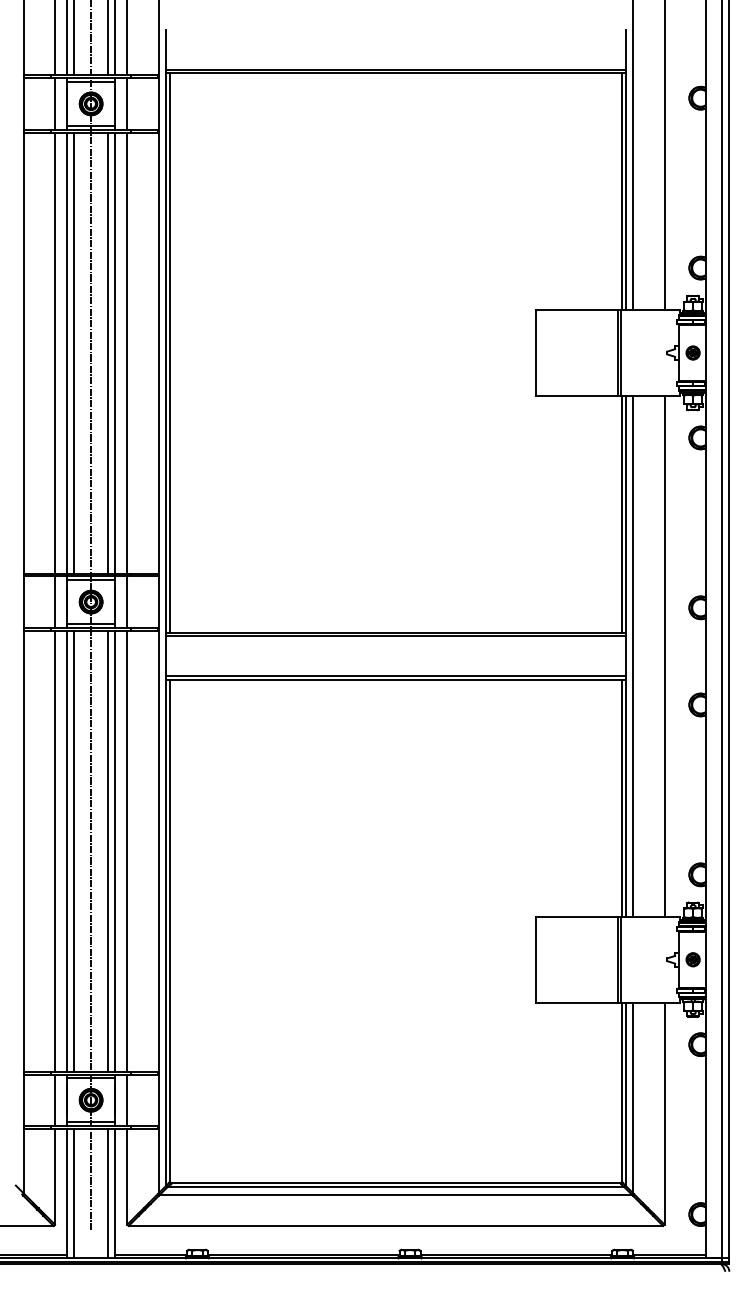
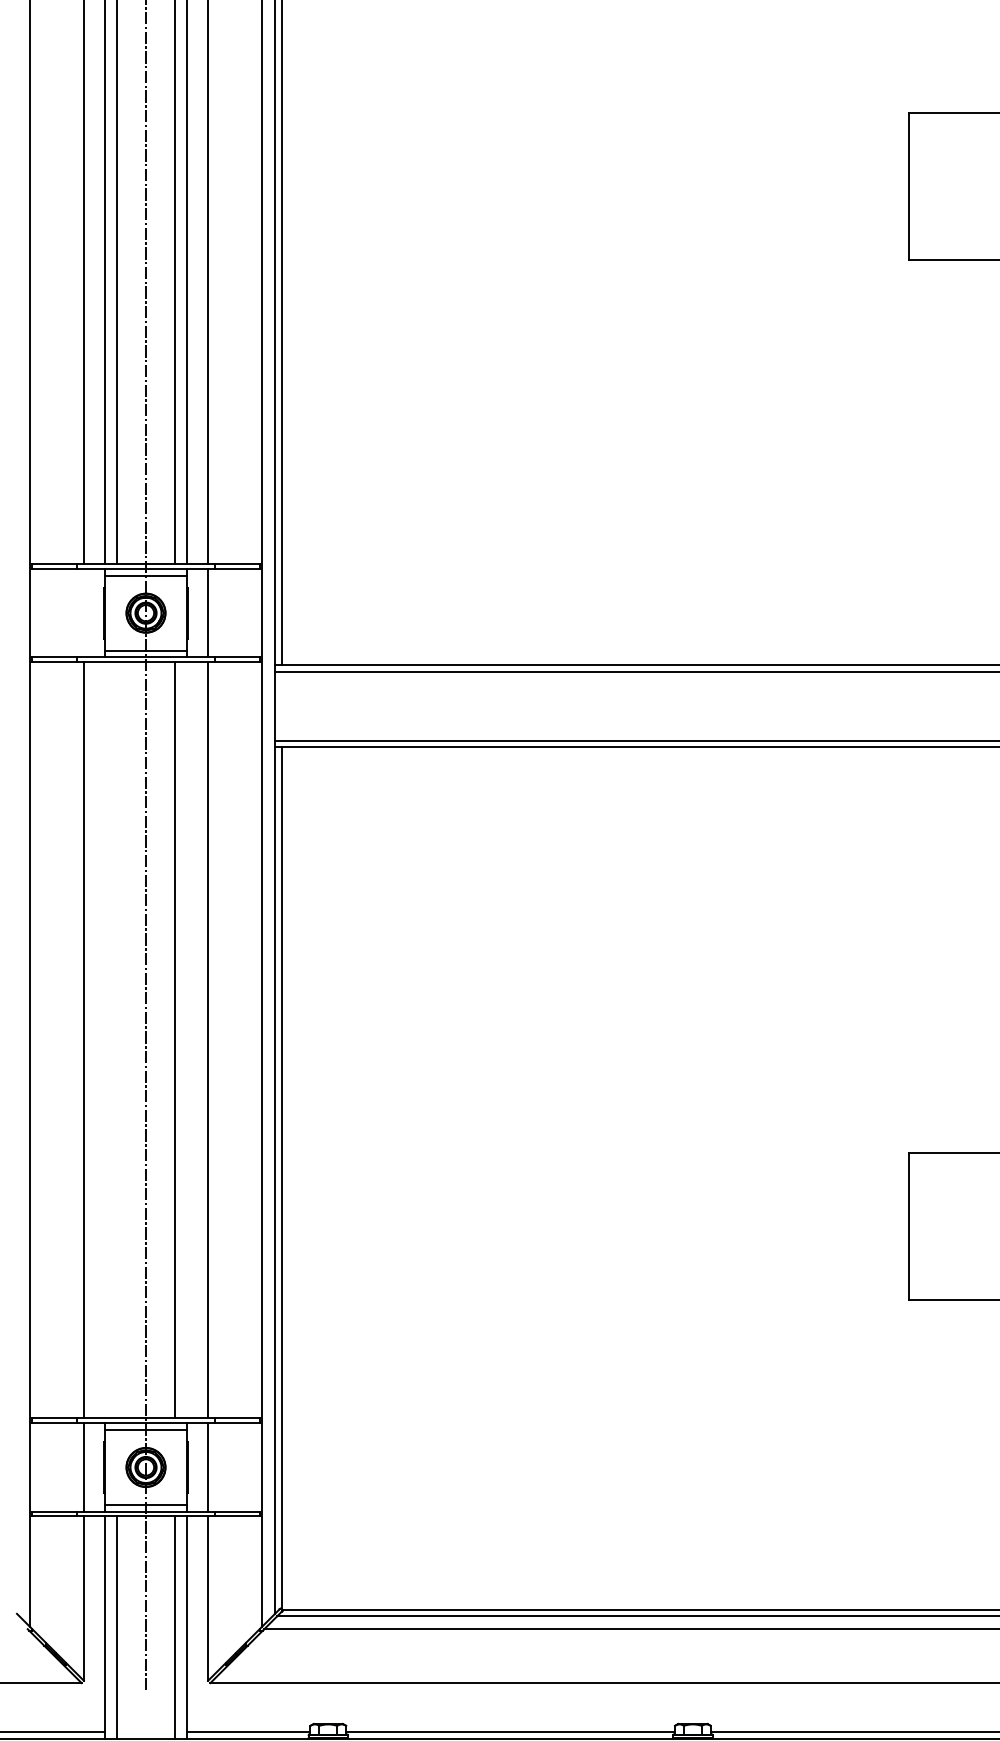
line: (54, 601) -> (83, 612), removed
line: (67, 850) -> (105, 1039), removed
line: (74, 850) -> (117, 1039), removed
line: (114, 850) -> (186, 1039), removed

